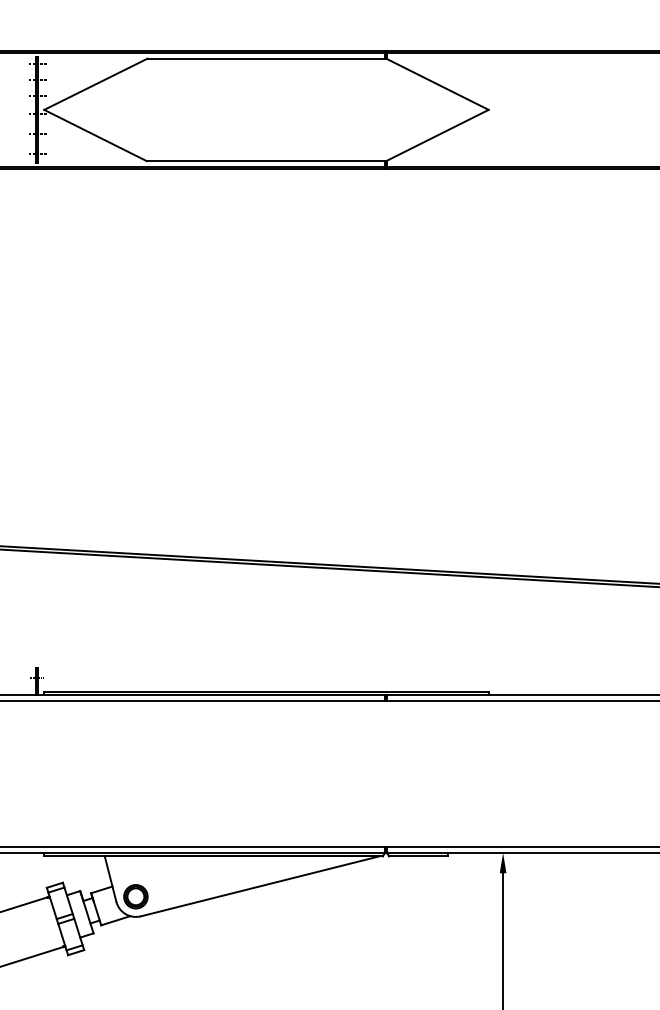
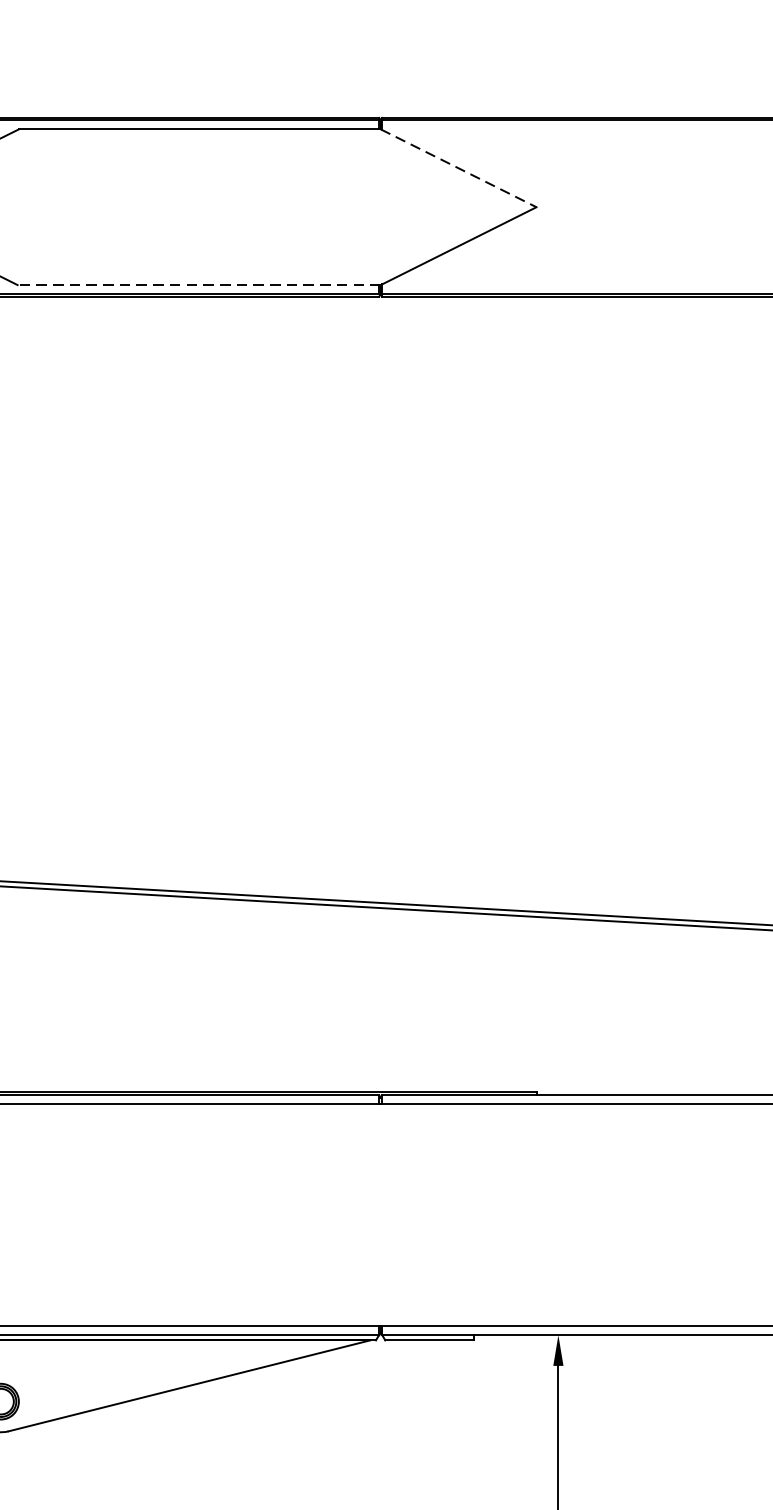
line: (437, 84) -> (458, 168), solid -> dashed
line: (266, 161) -> (199, 285), solid -> dashed

